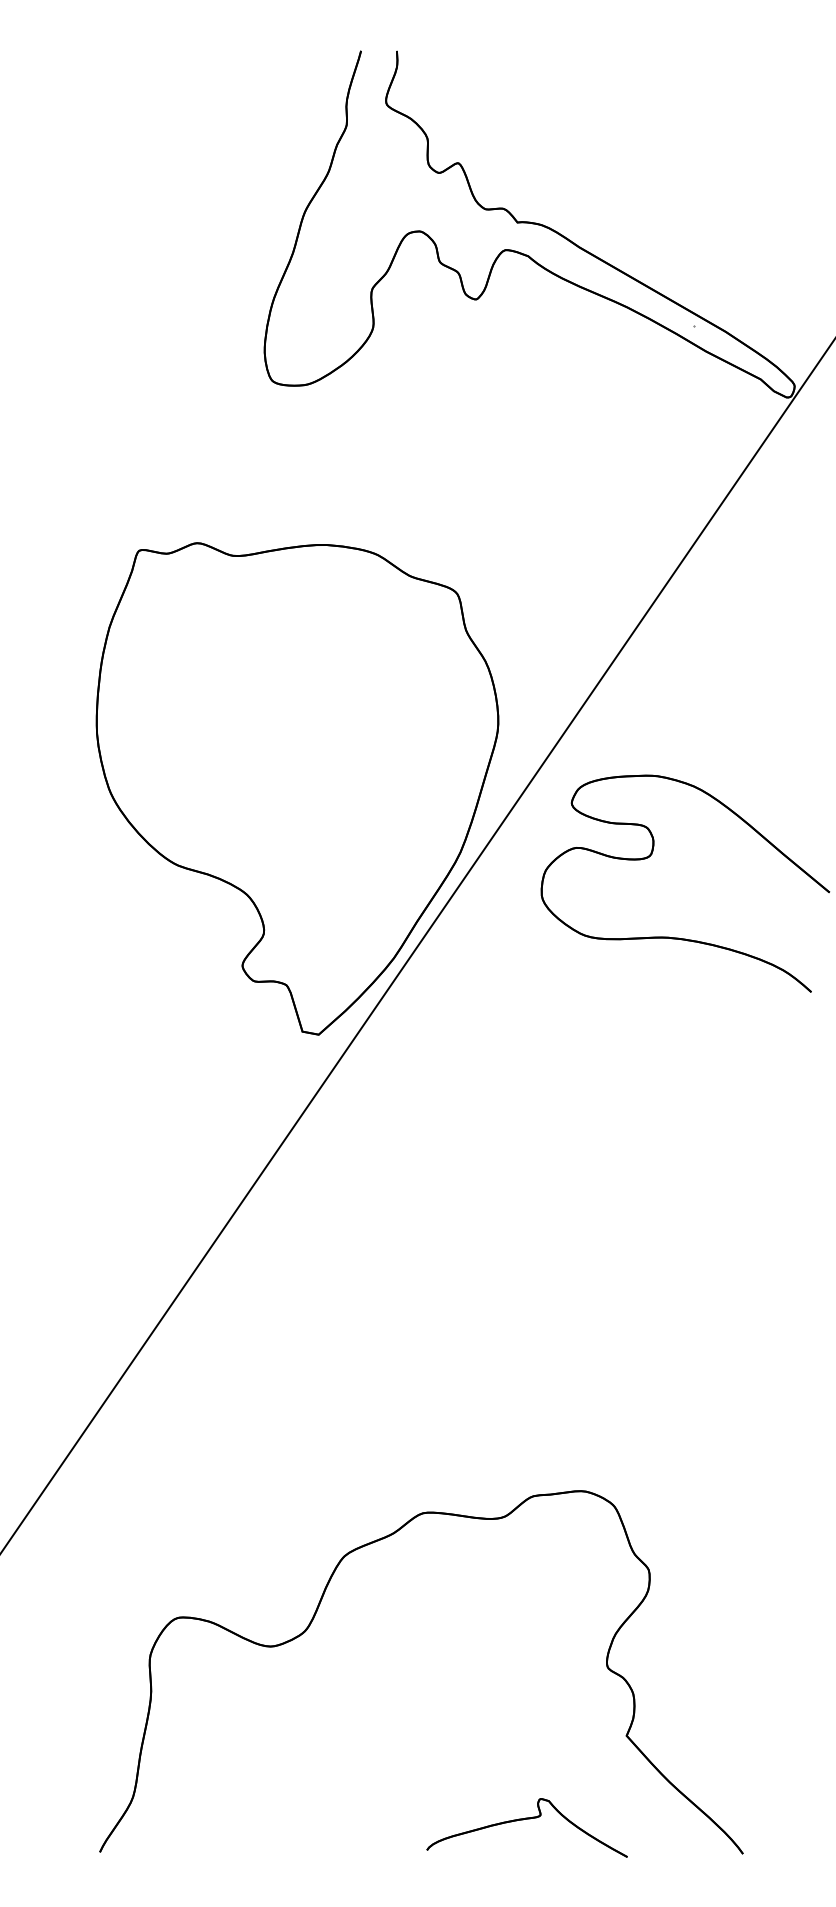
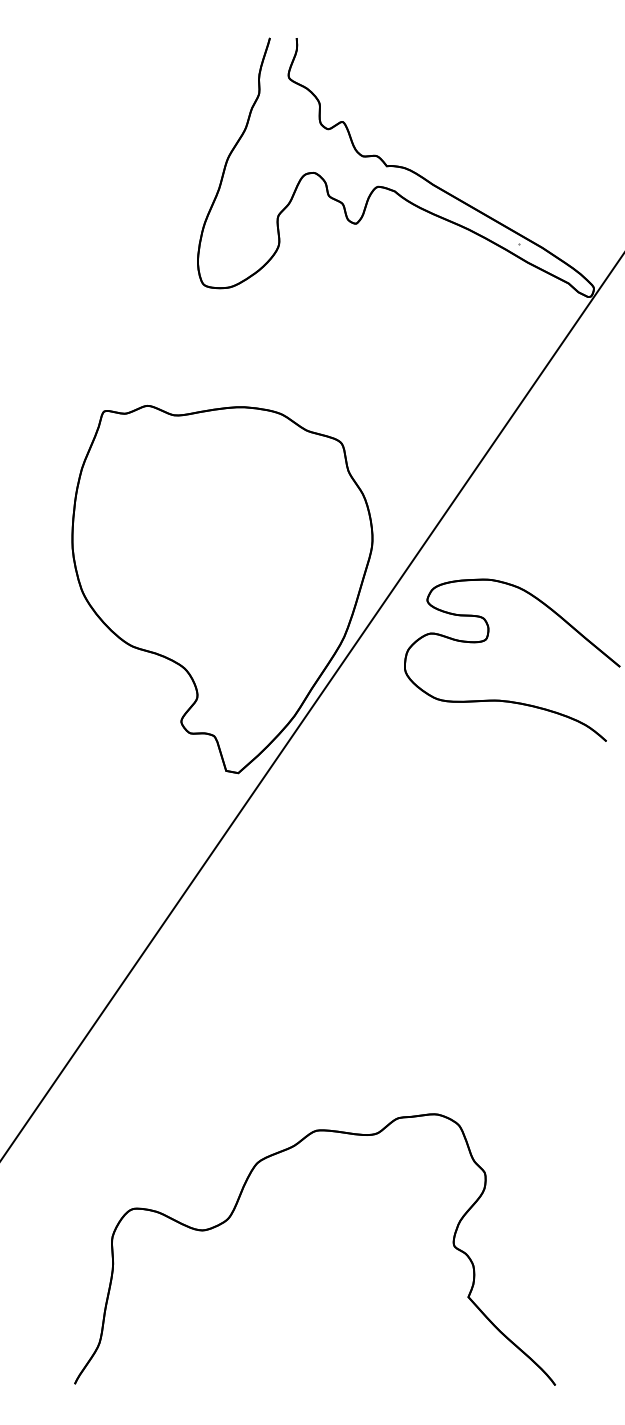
part: (523, 1820) -> (391, 1360), removed

